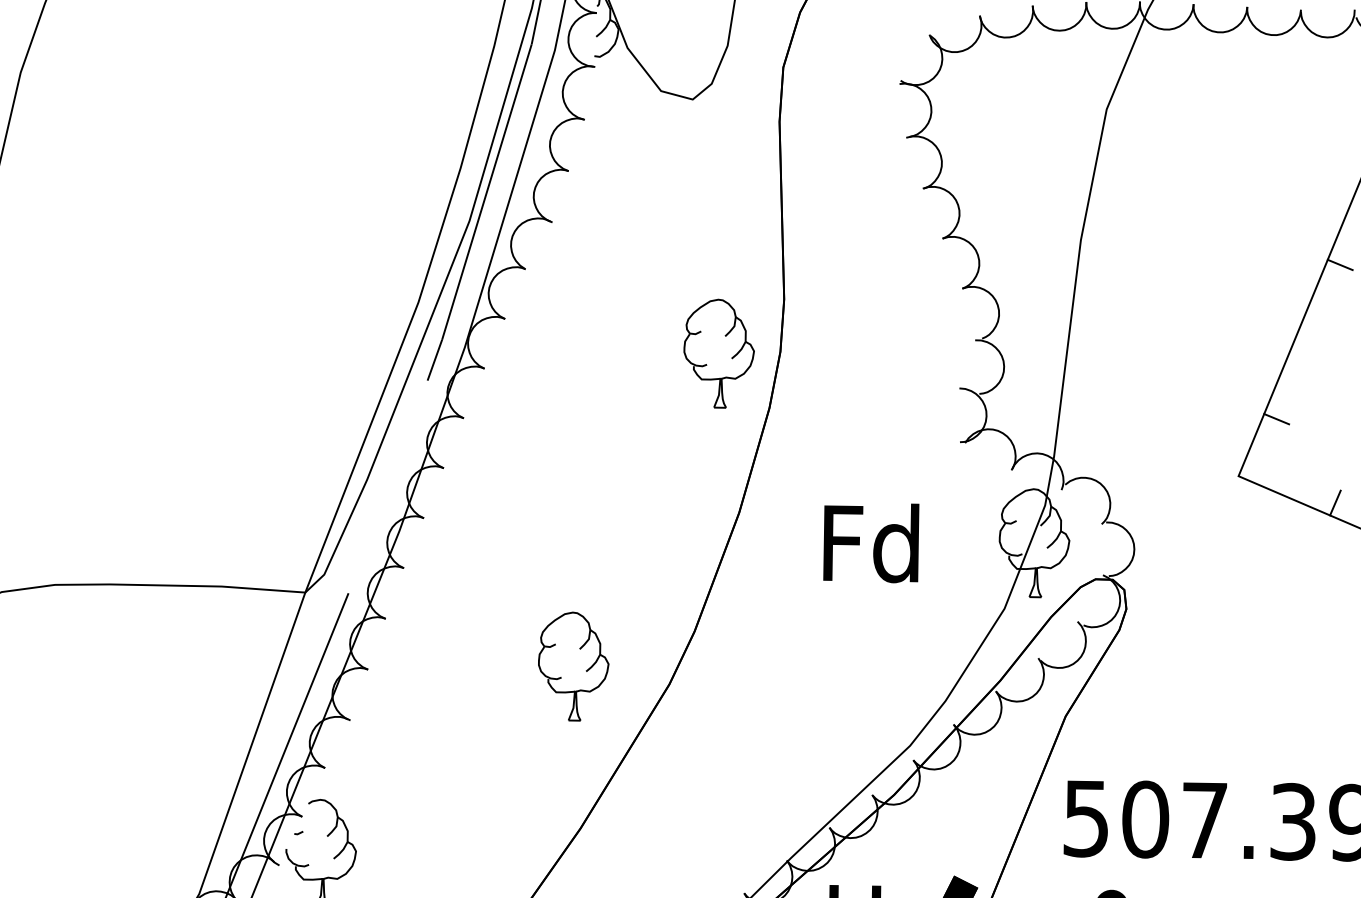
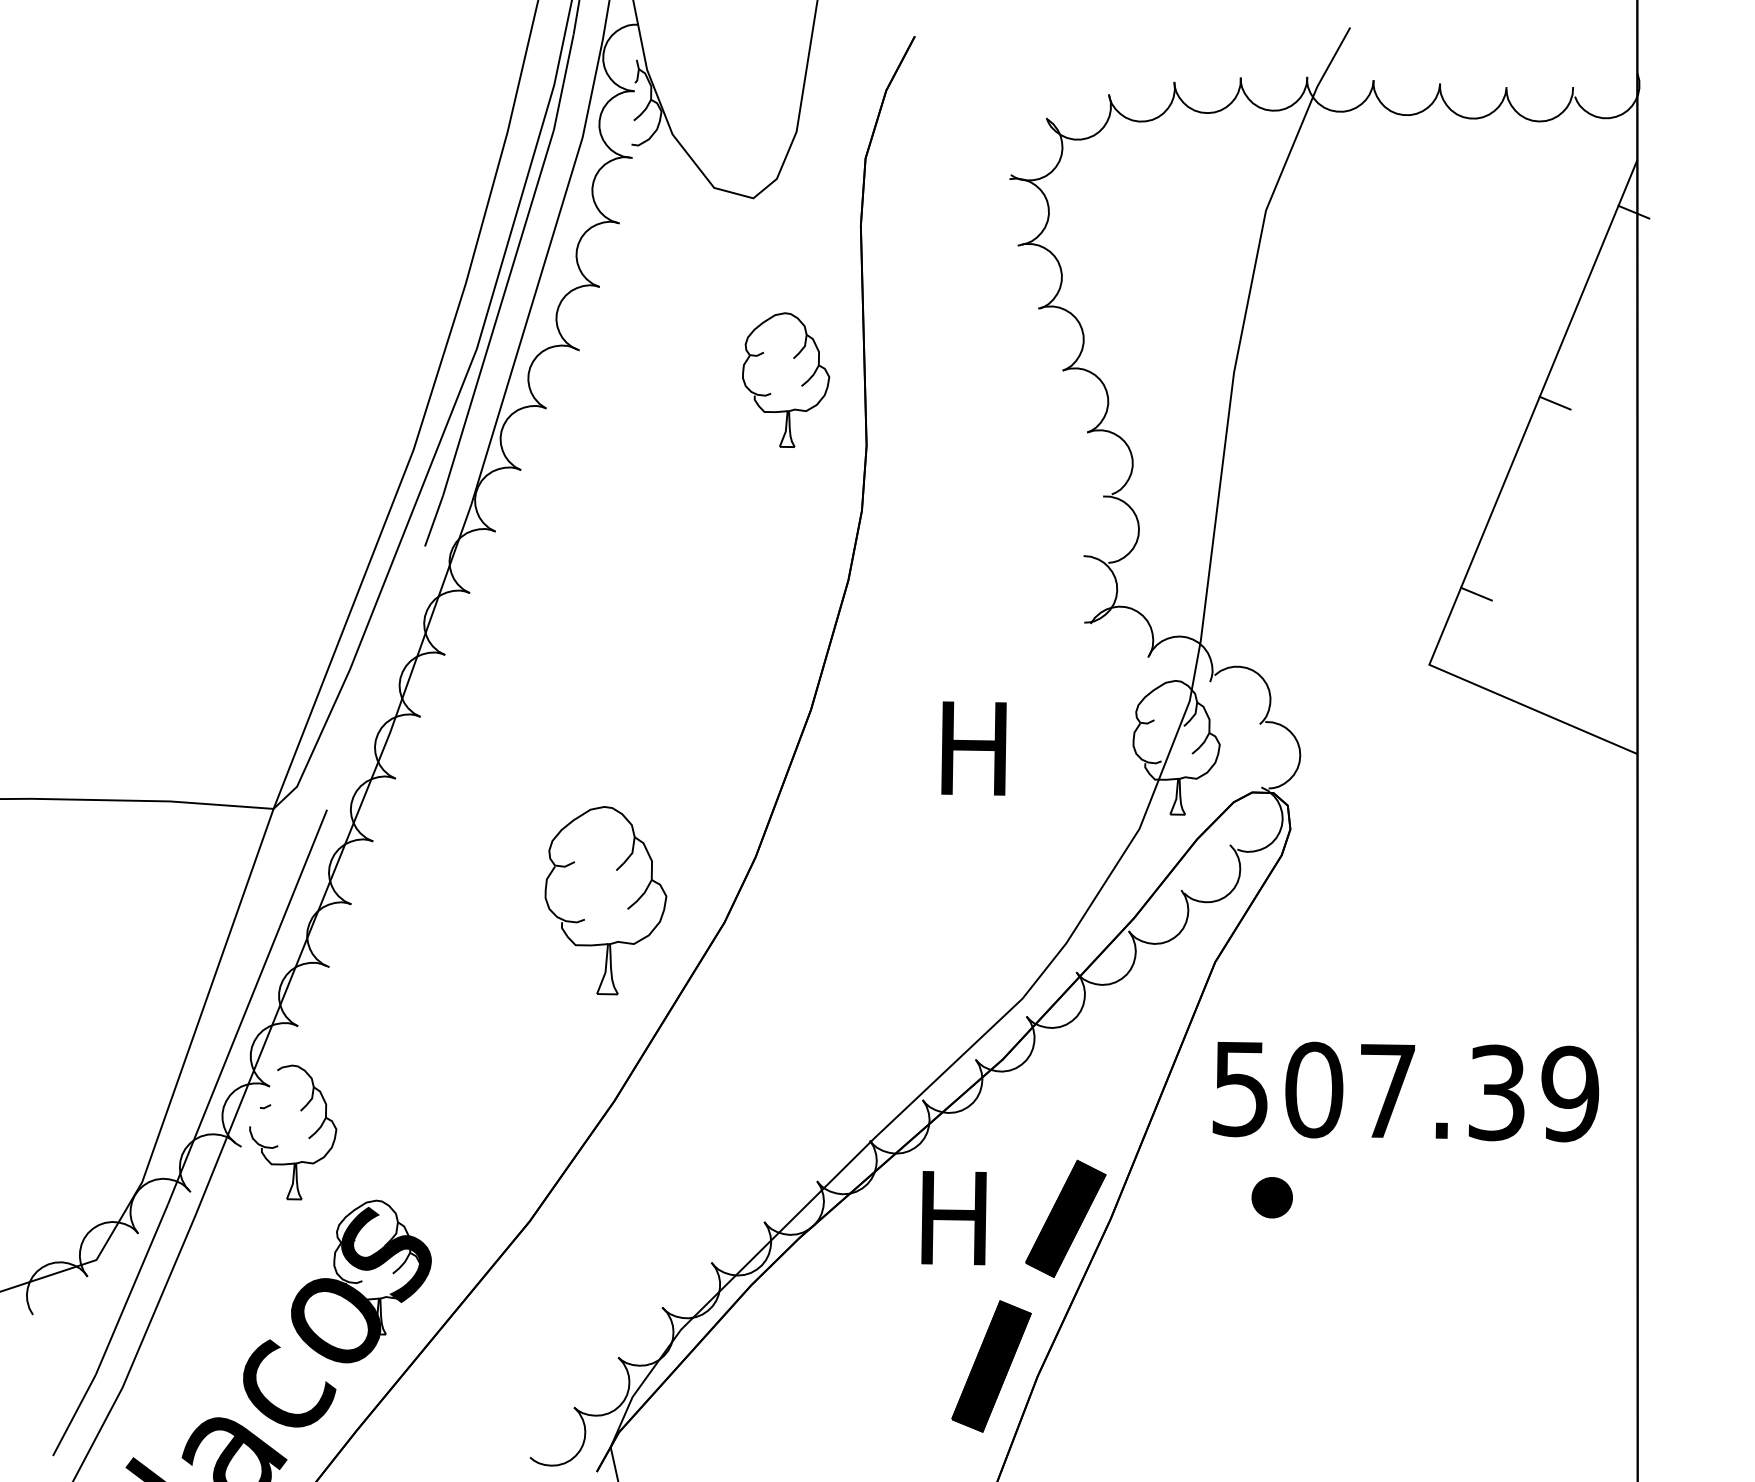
part: (719, 353) -> (786, 379), moved
line: (1334, 502) -> (1548, 697), removed
text: (871, 542) -> (974, 747), Fd -> H
part: (573, 666) -> (605, 900), size x1.4

